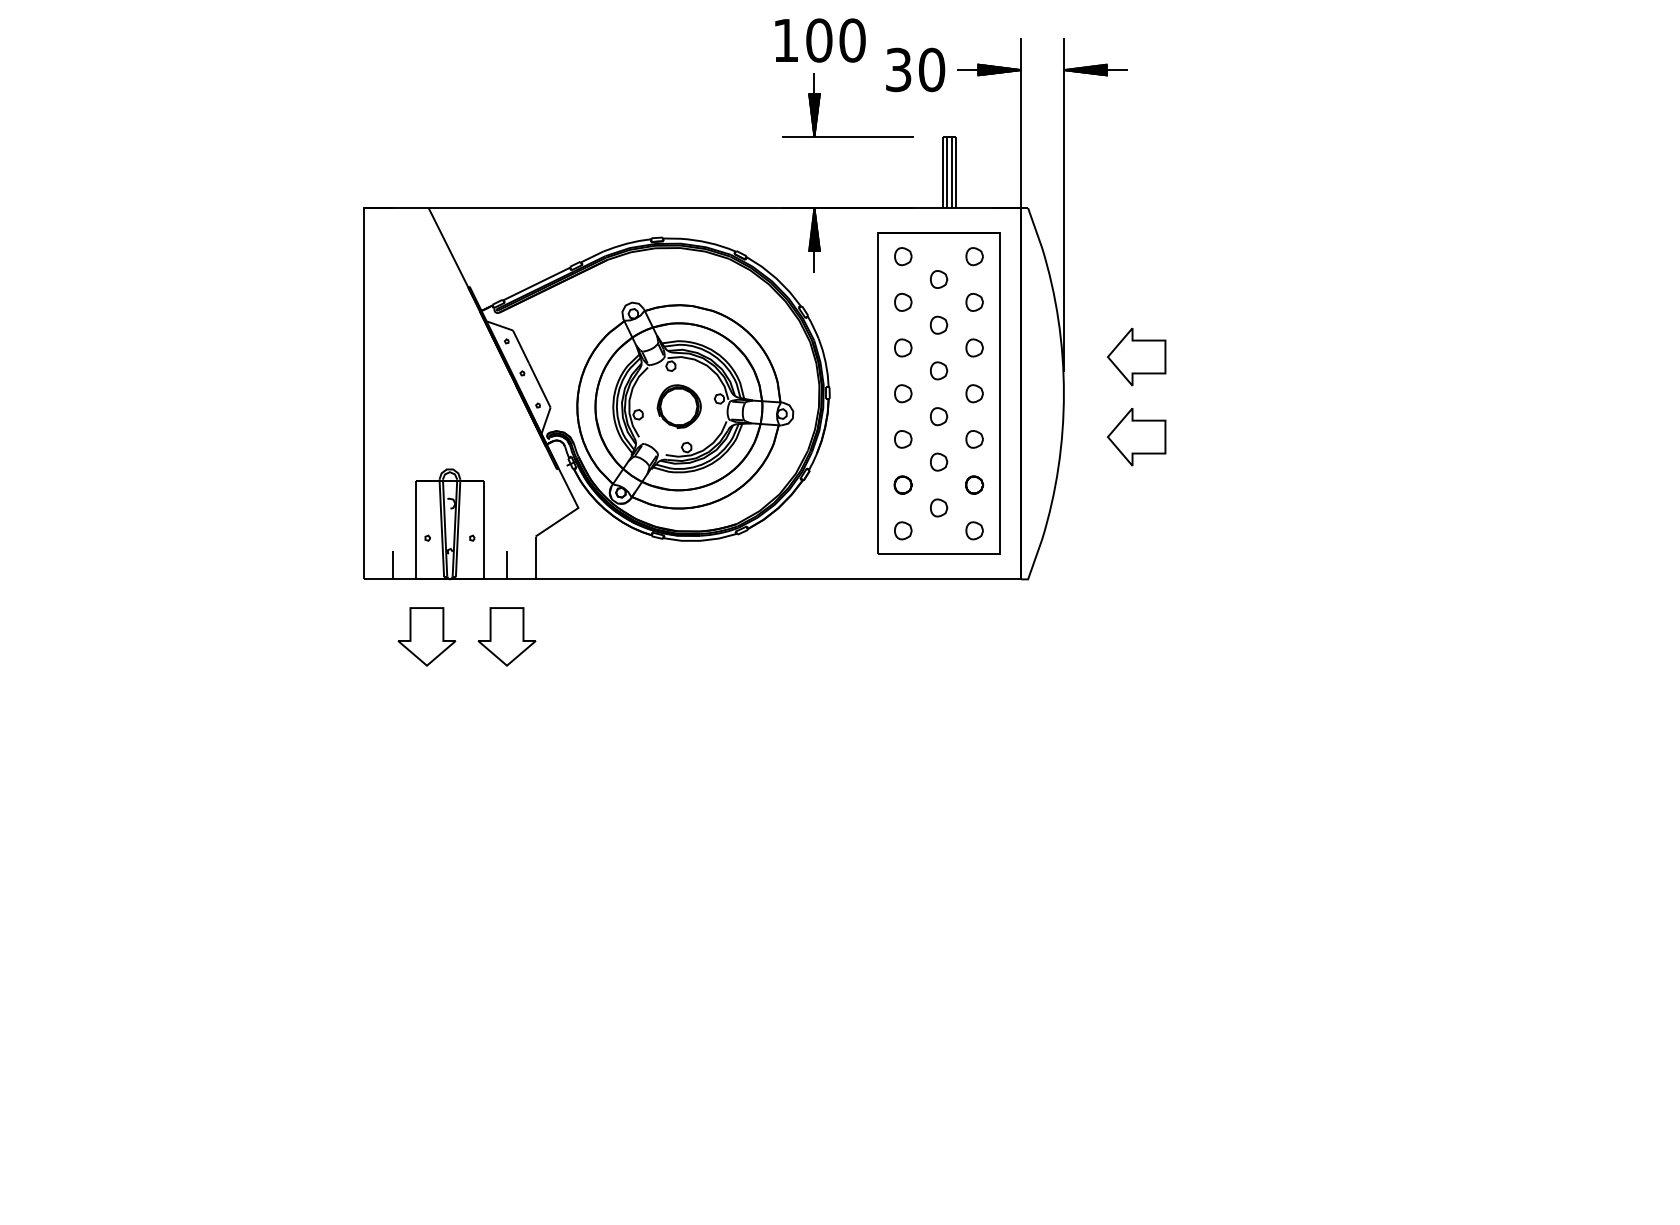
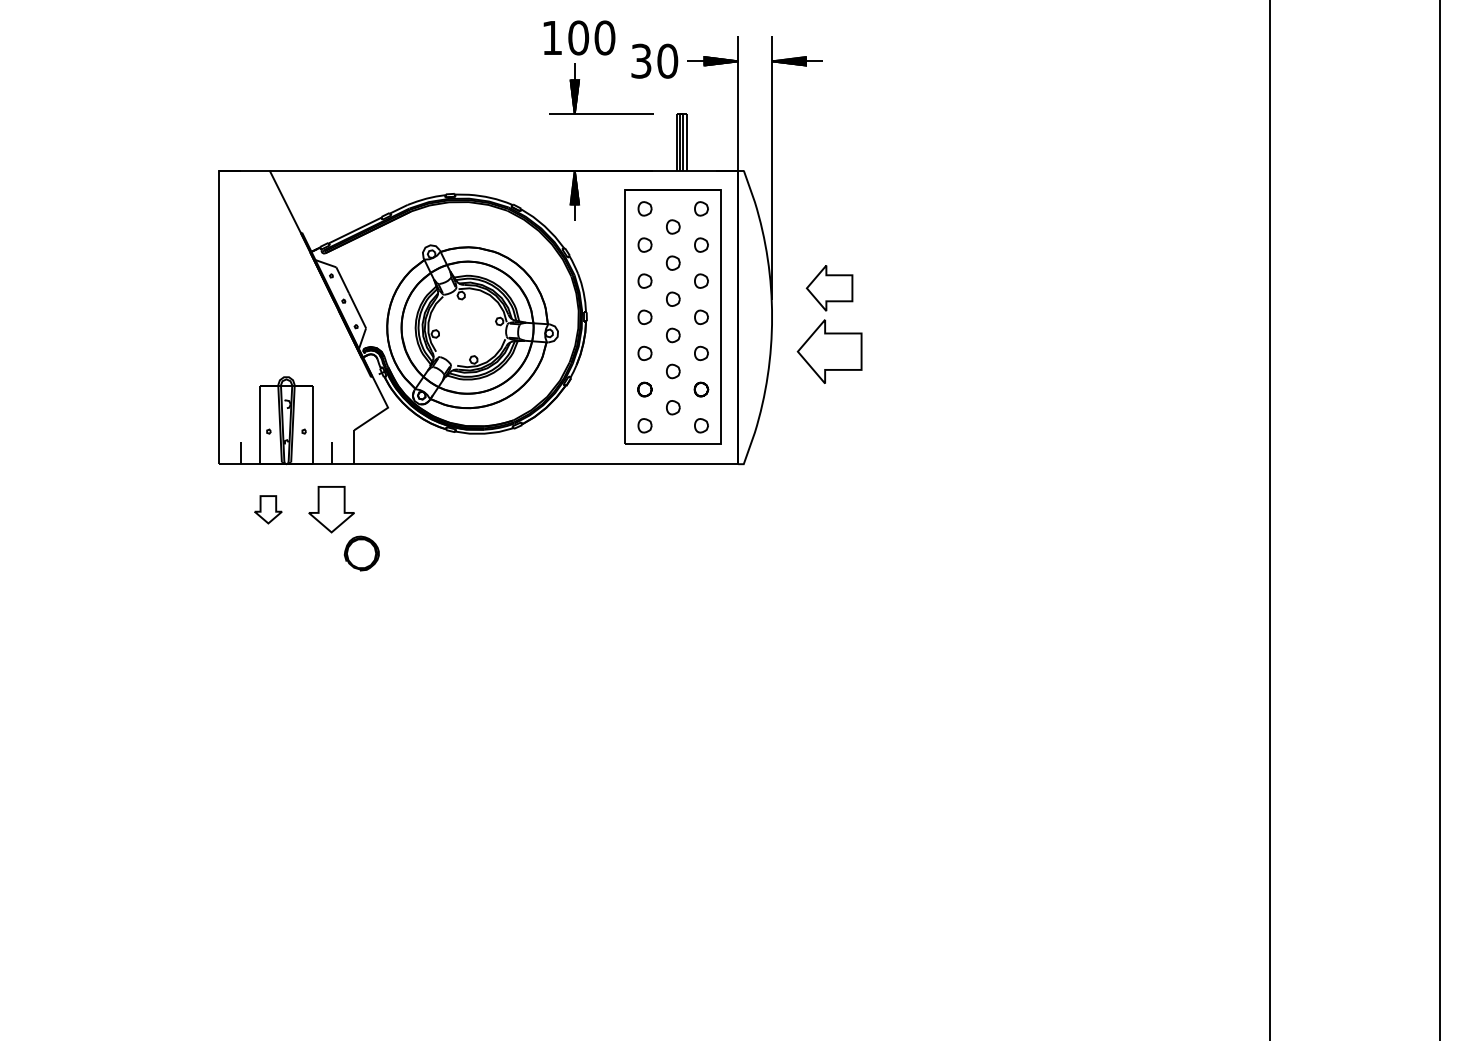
part: (678, 406) -> (361, 553), moved
part: (1136, 436) -> (829, 351), size x1.4
part: (427, 636) -> (268, 509), size x0.6

